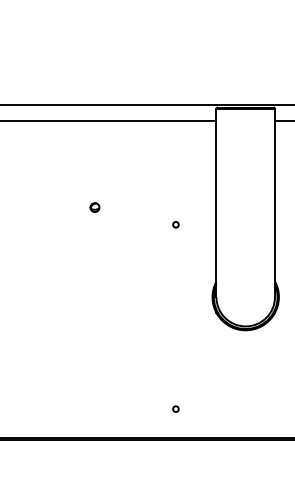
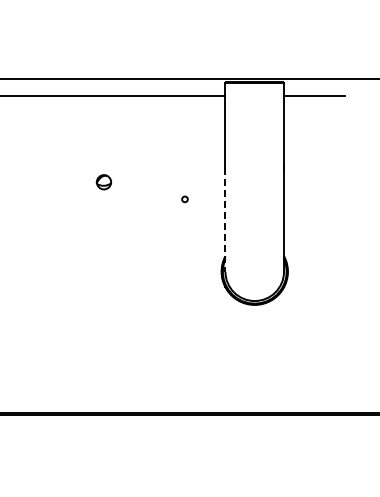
part: (94, 206) -> (103, 181), size x1.6
line: (216, 245) -> (225, 220), solid -> dashed
circle: (175, 408) -> (184, 383), removed

